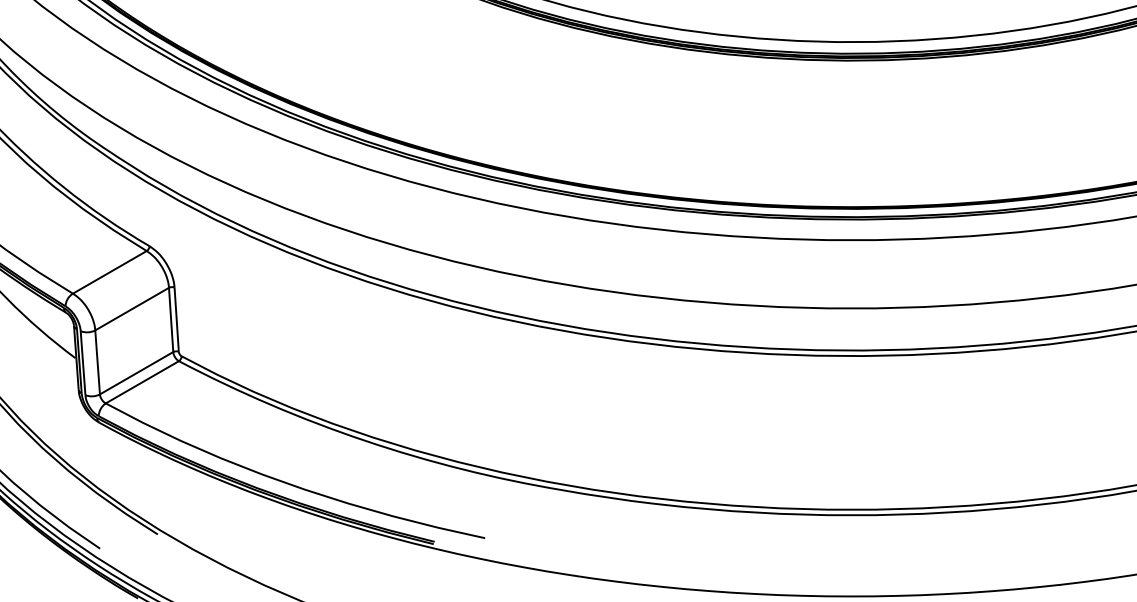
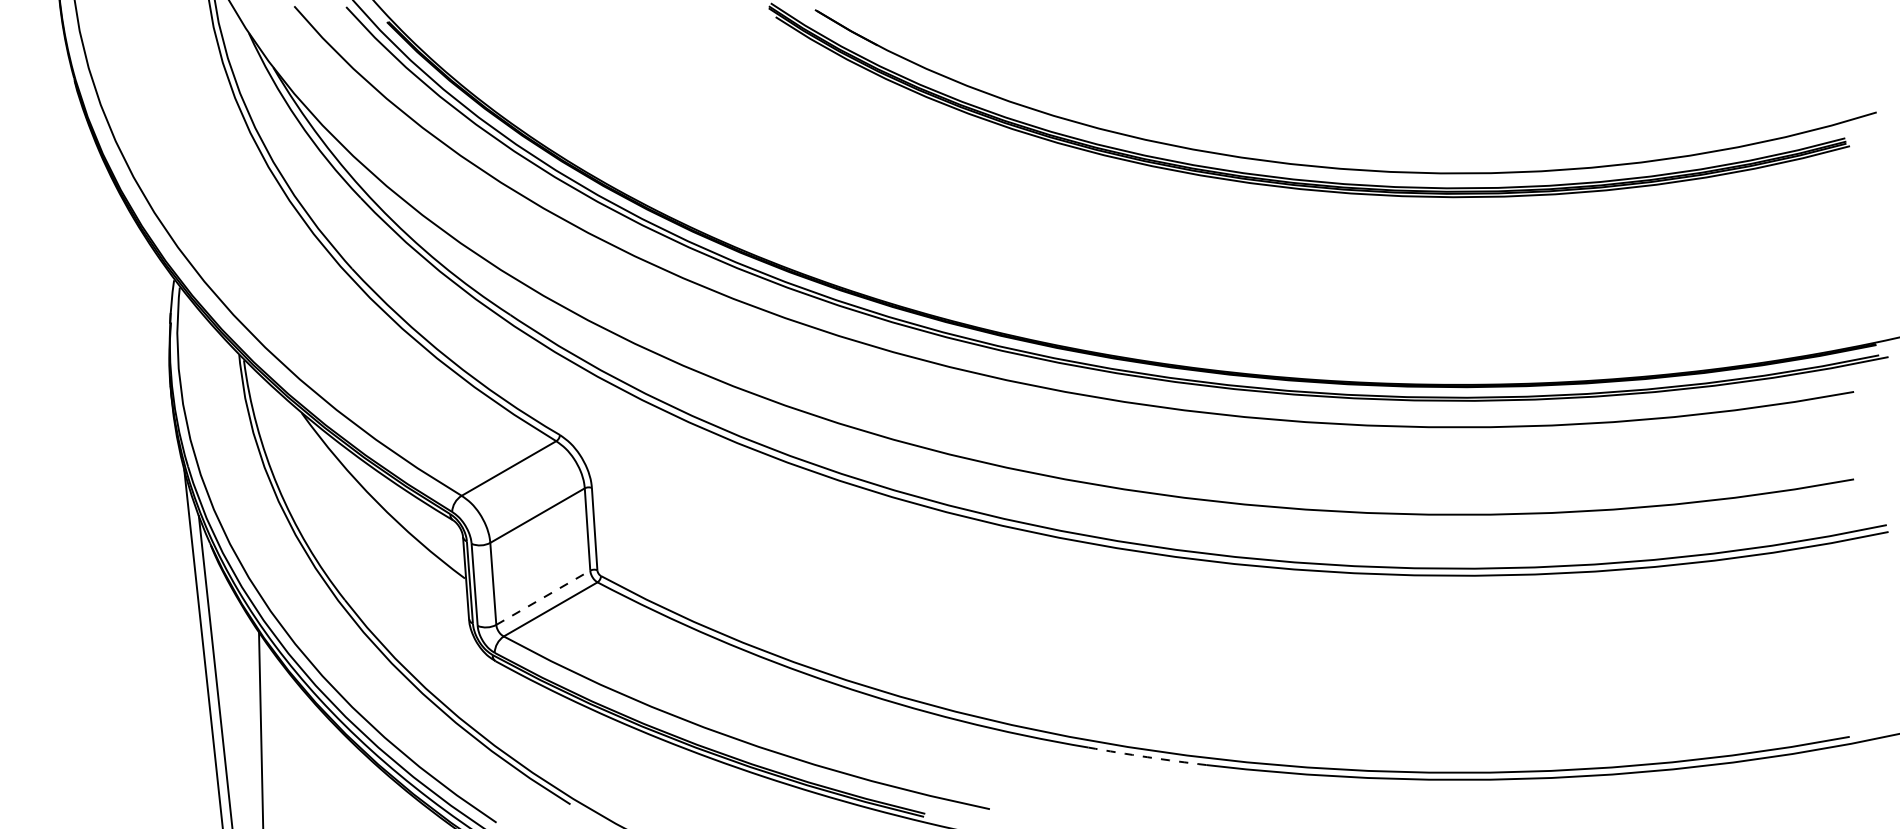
line: (136, 373) -> (543, 597), solid -> dashed
arc: (608, 497) -> (1147, 757), solid -> dashed

